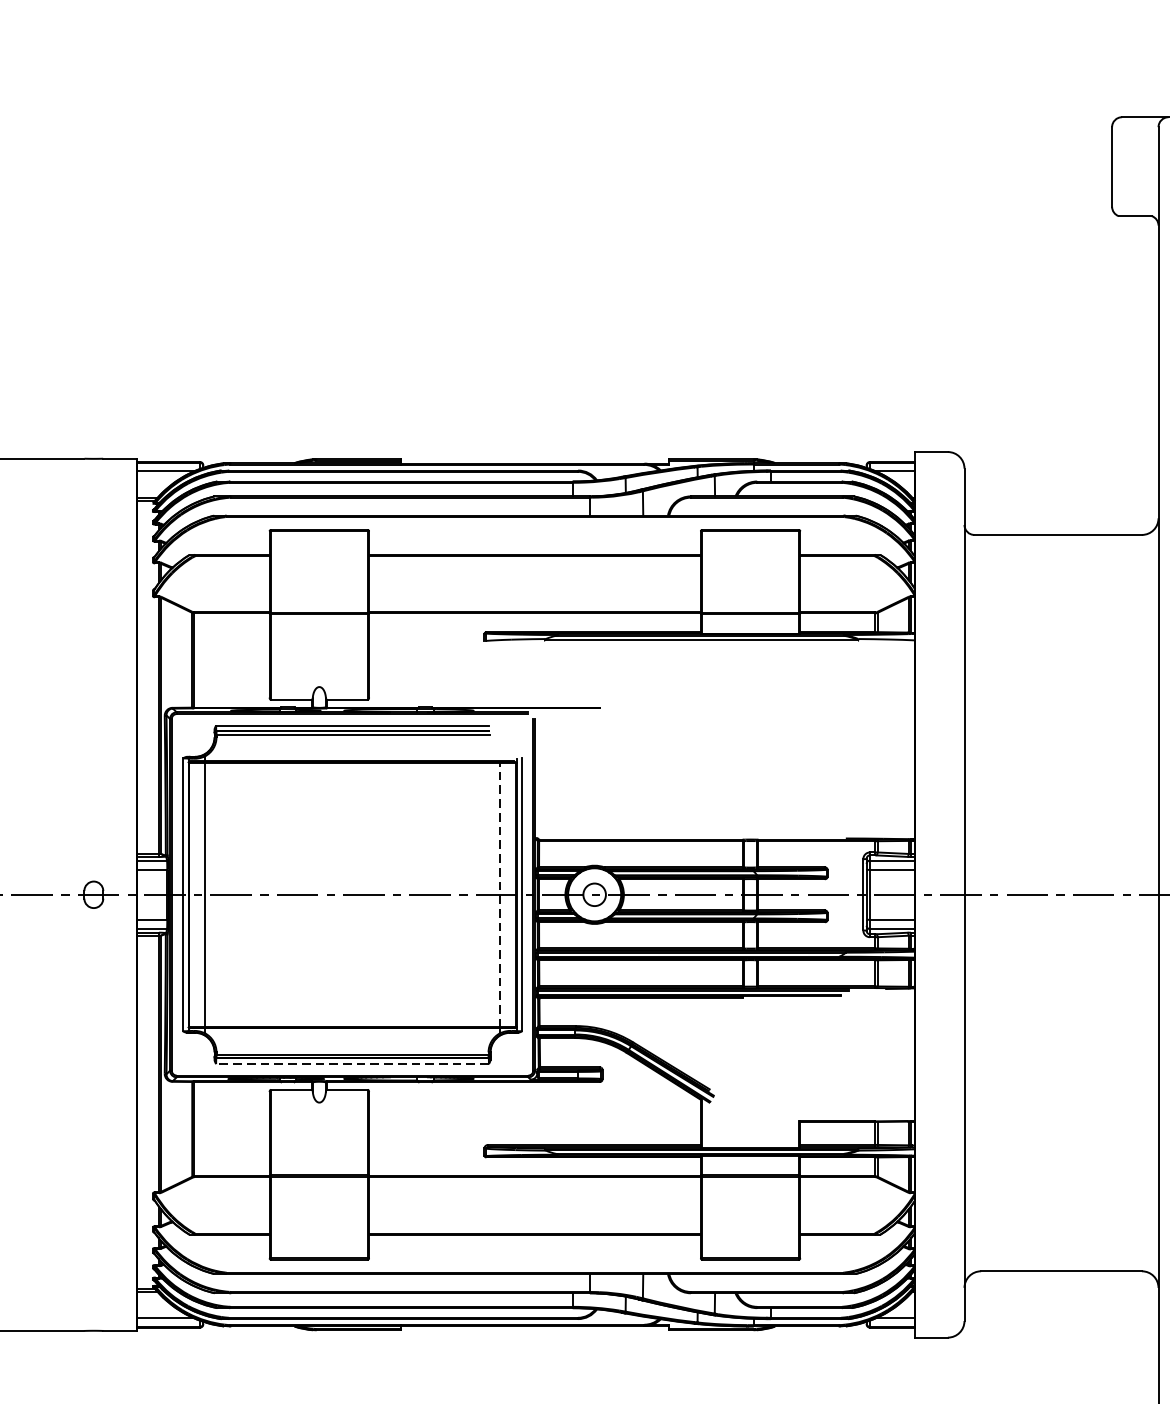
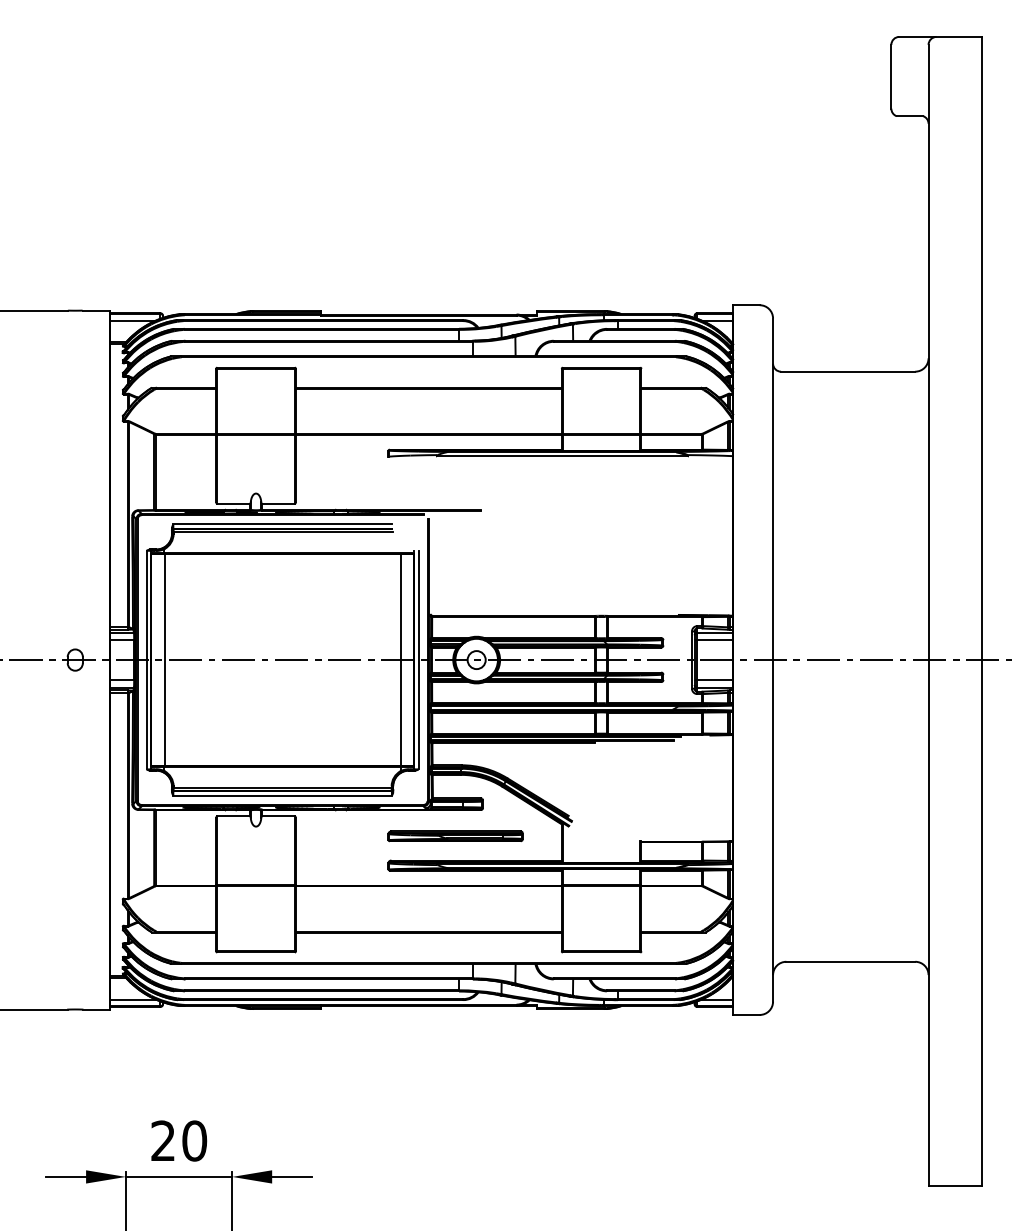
line: (499, 894) -> (400, 659), dashed -> solid
line: (352, 1063) -> (282, 795), dashed -> solid
part: (568, 1114) -> (455, 836), added

